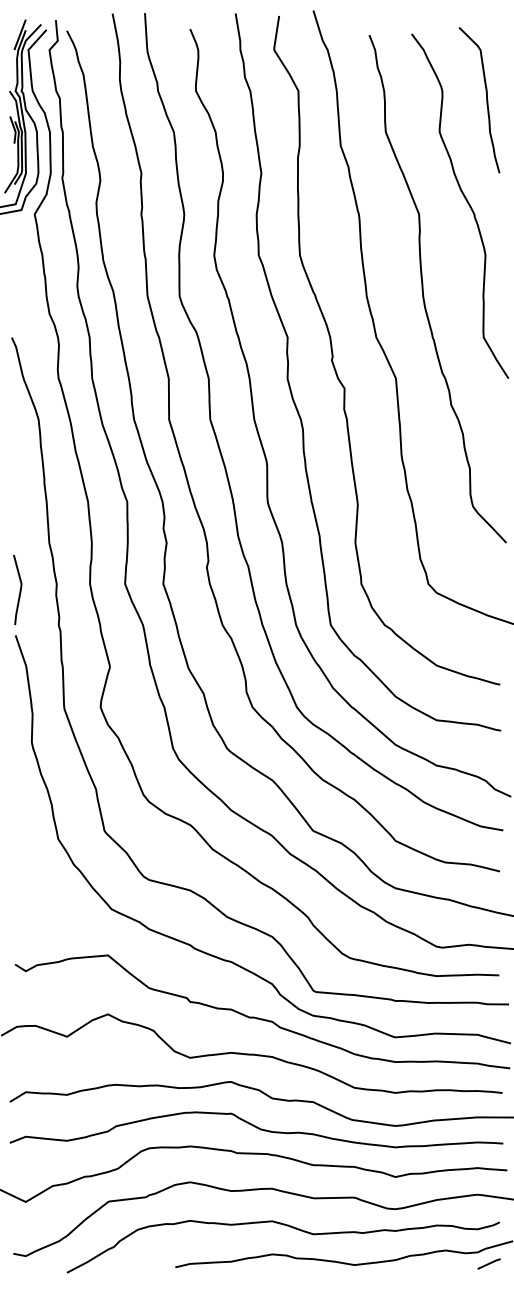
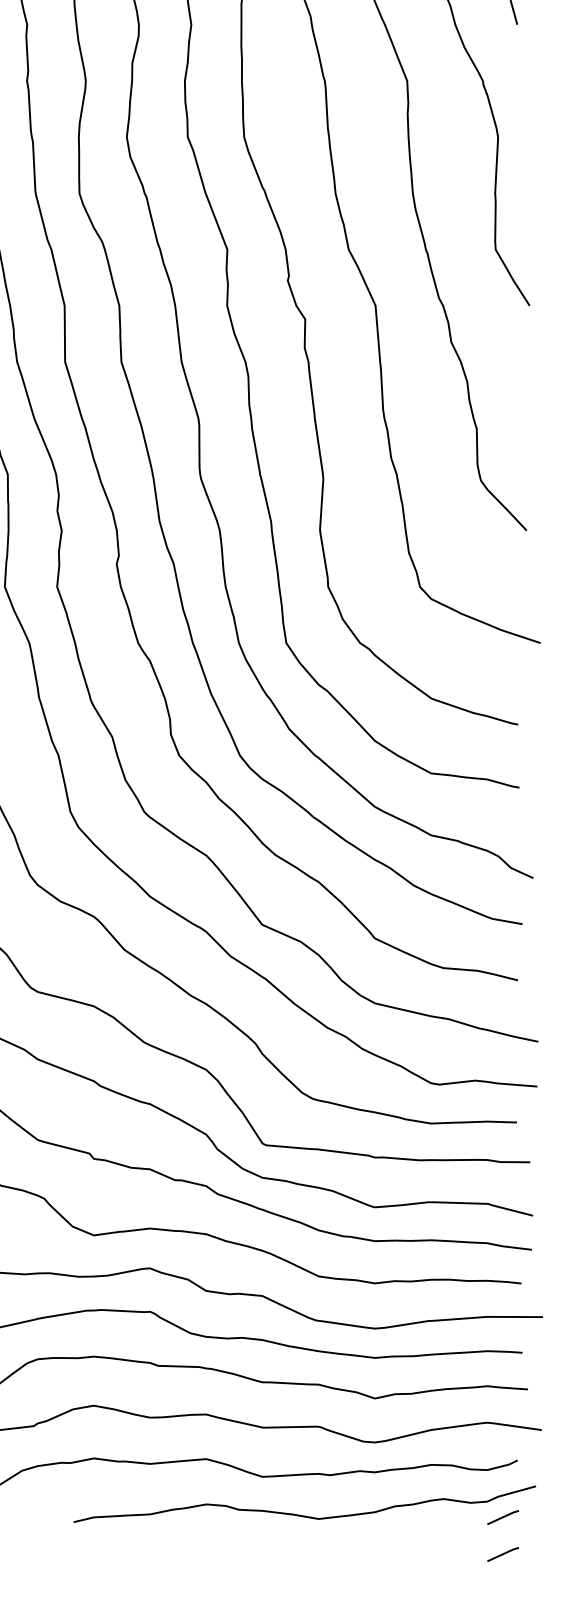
line: (488, 1290) -> (502, 1553), added

